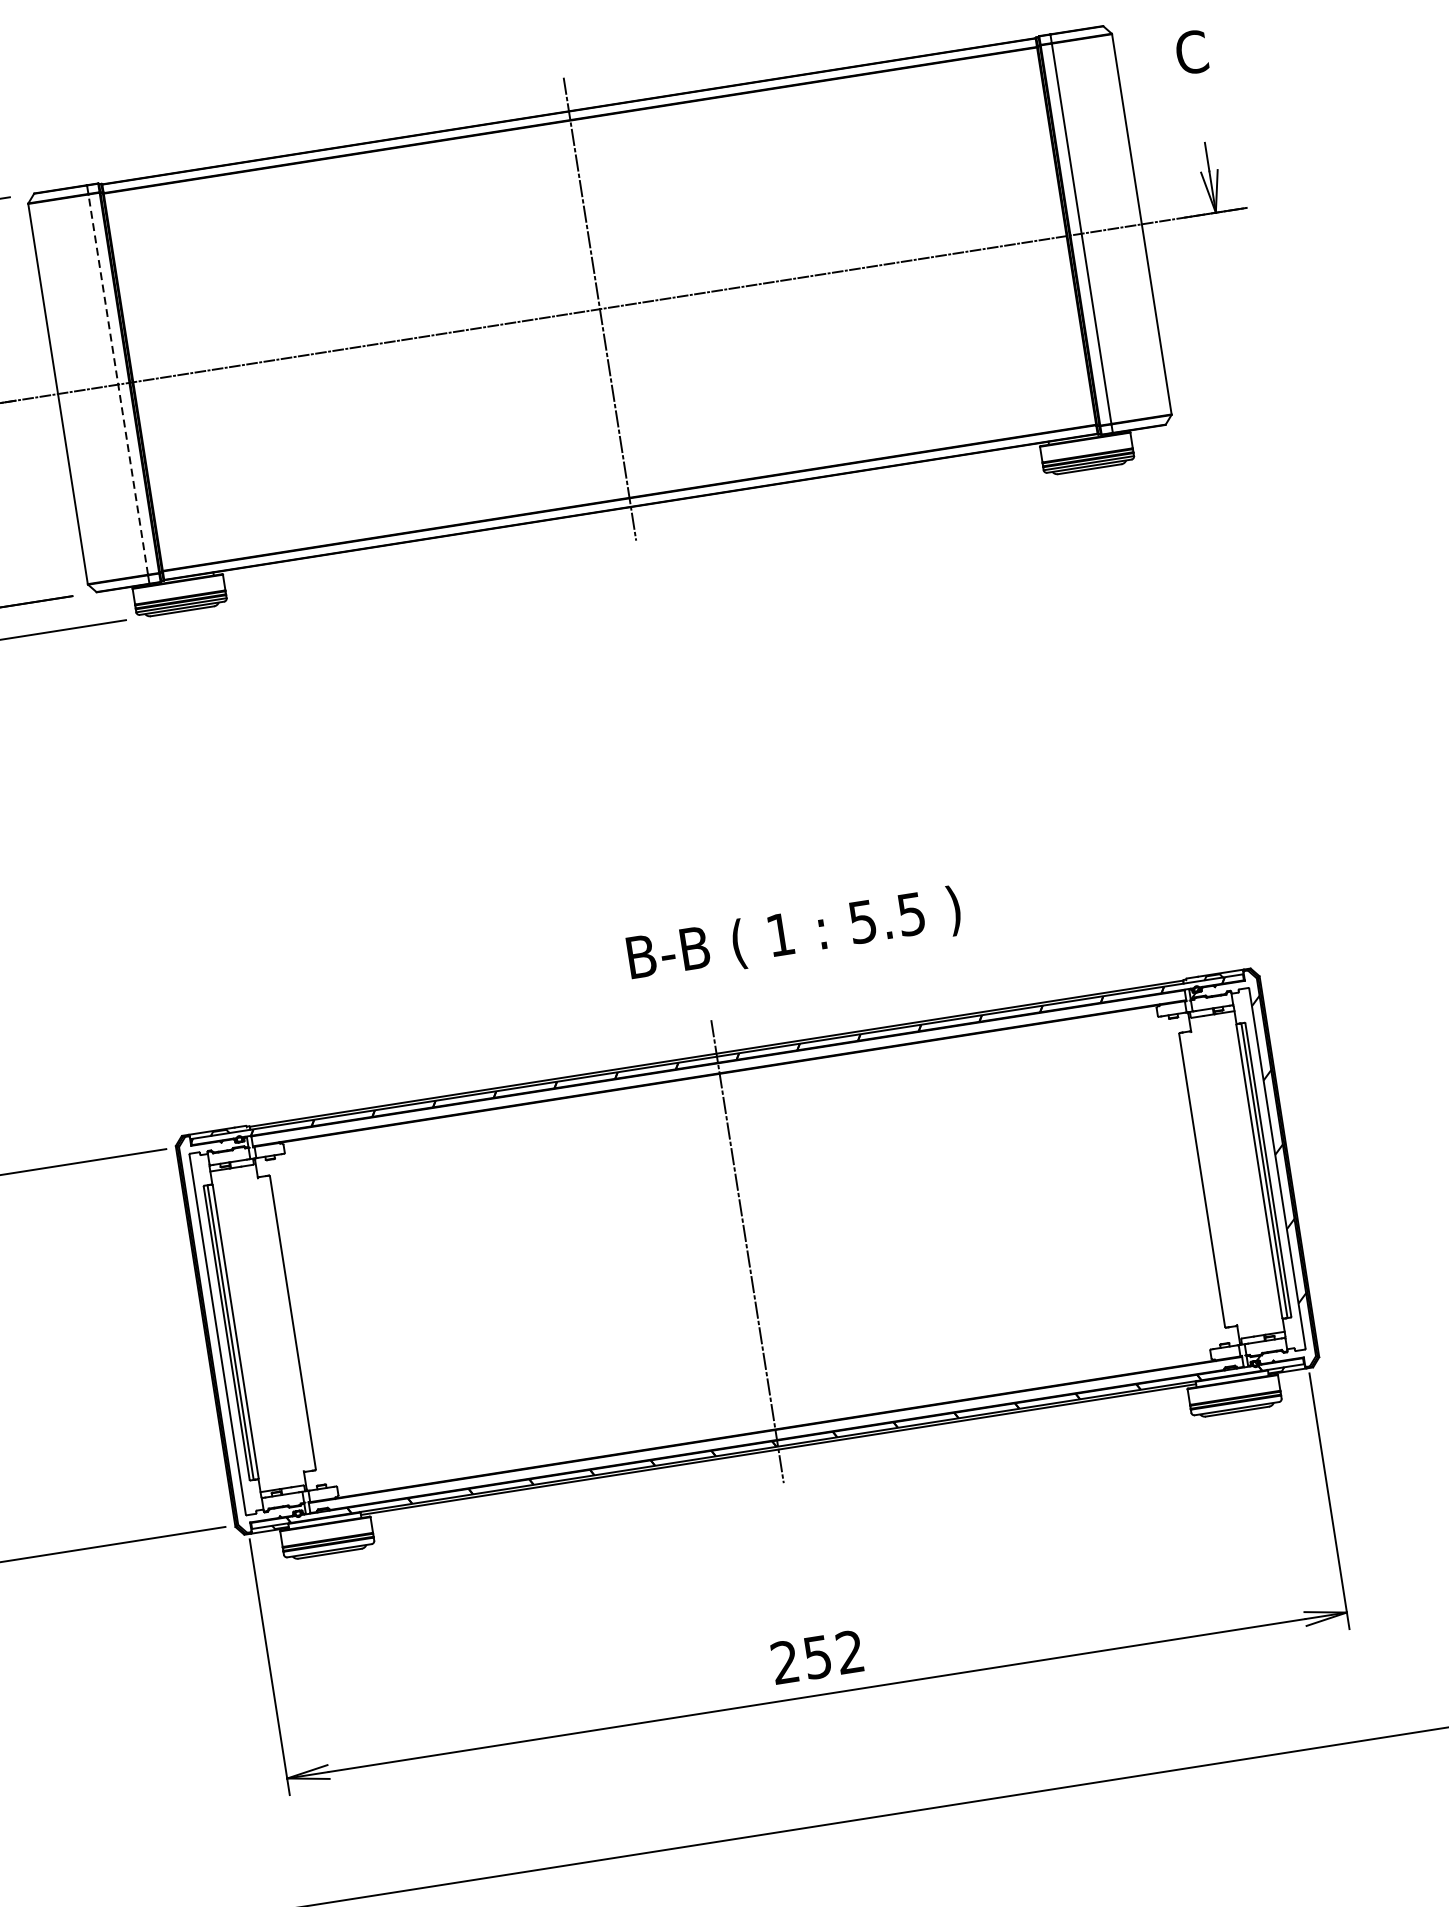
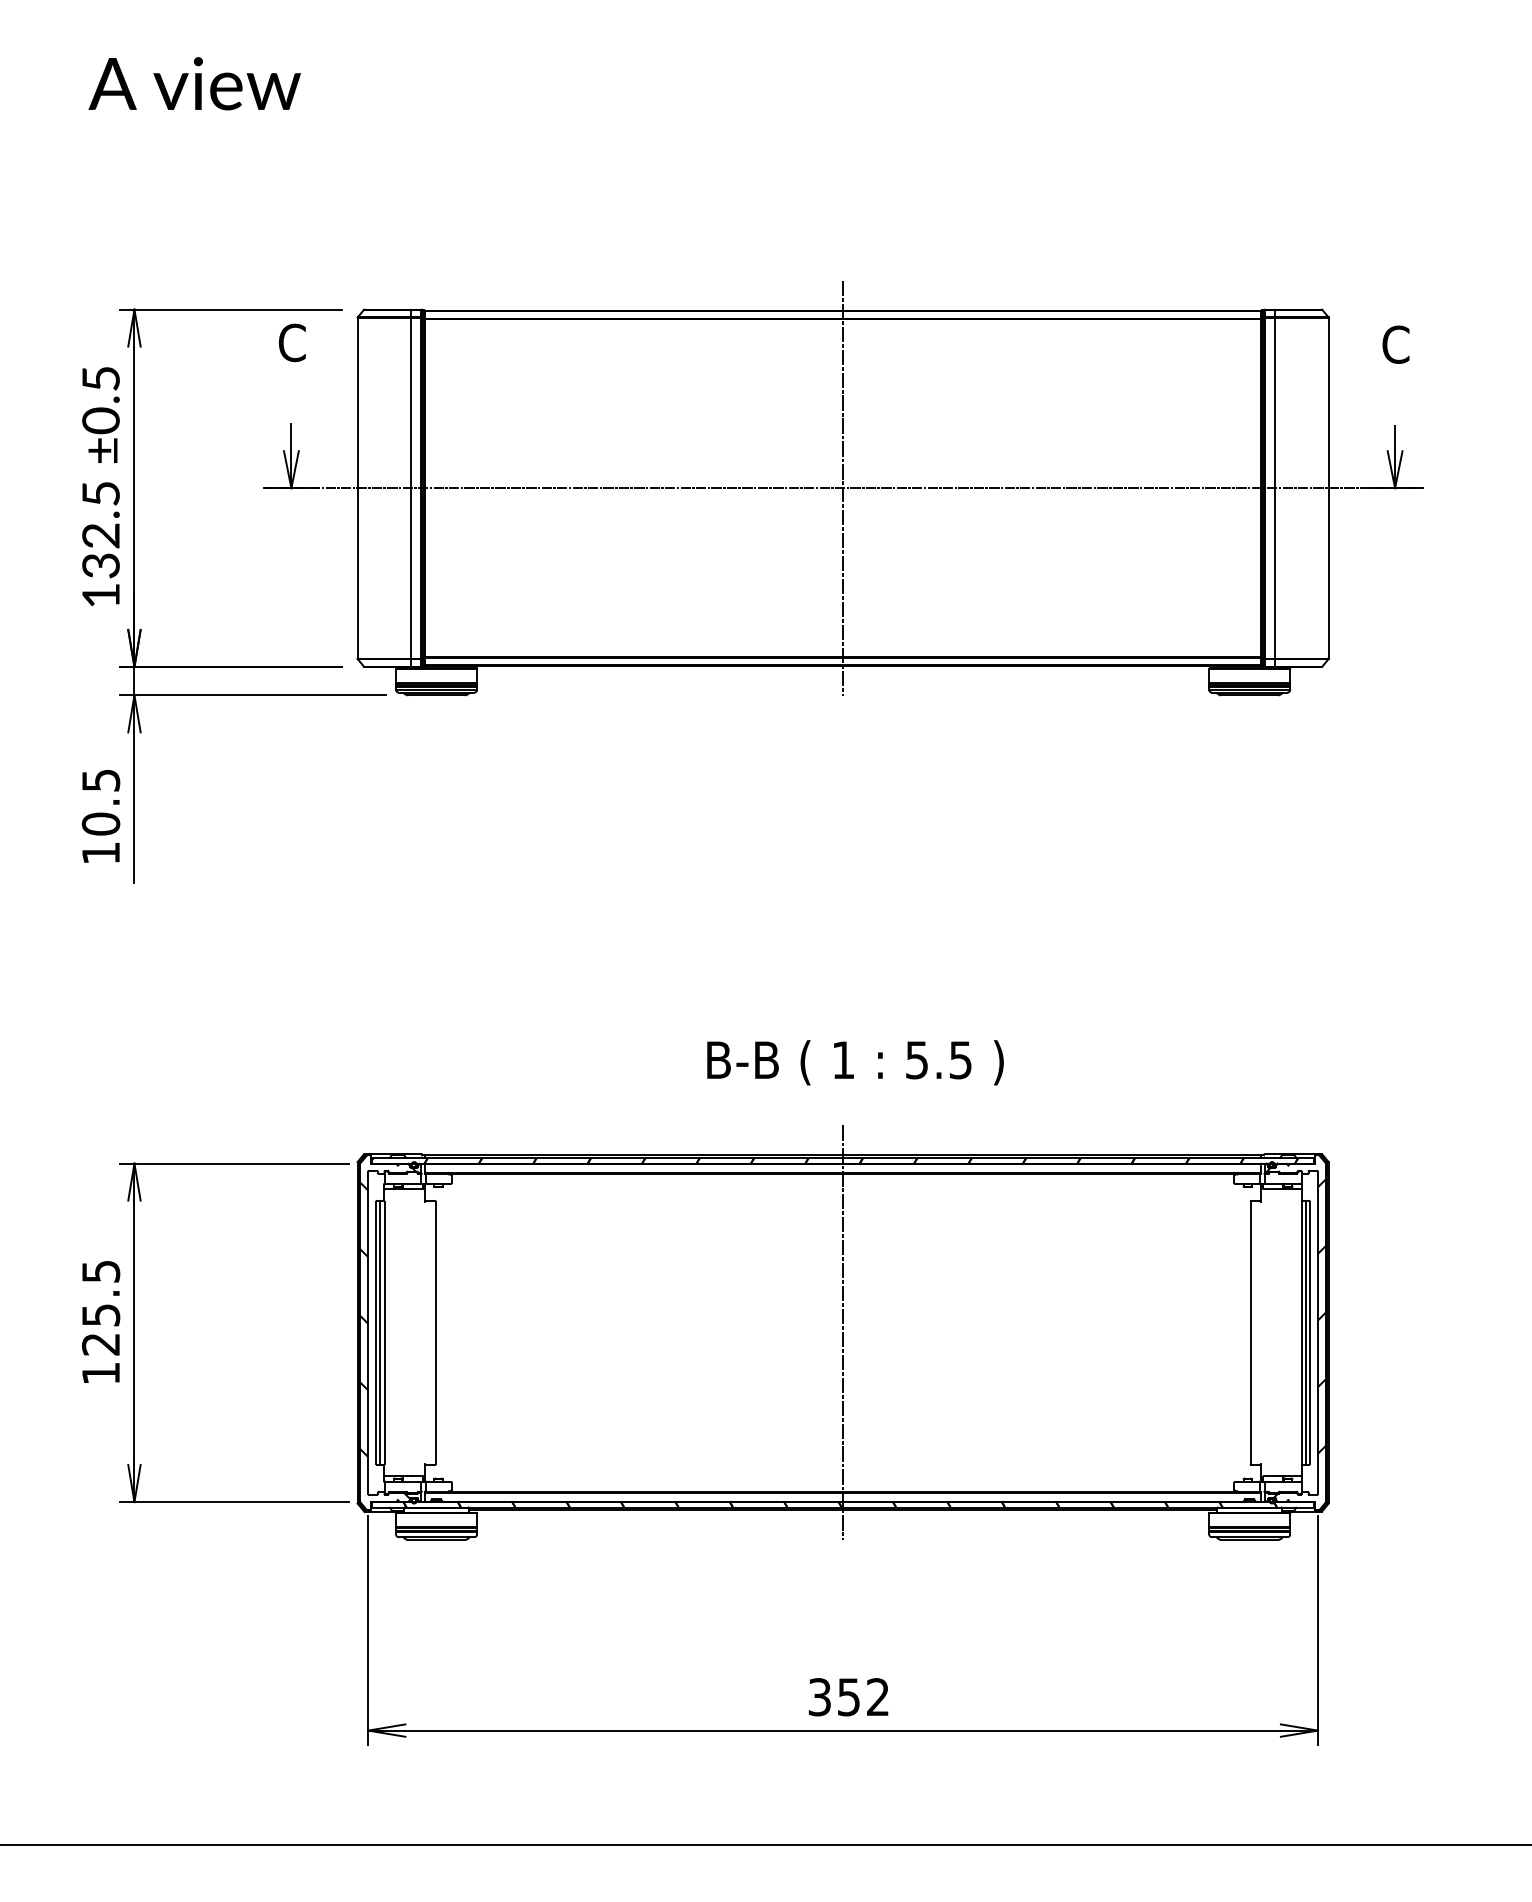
line: (118, 383) -> (411, 487), dashed -> solid
text: (794, 935) -> (855, 1062), moved
hatch: (238, 1329) -> (387, 1331), added
text: (784, 1662) -> (819, 1697), 252 -> 352

